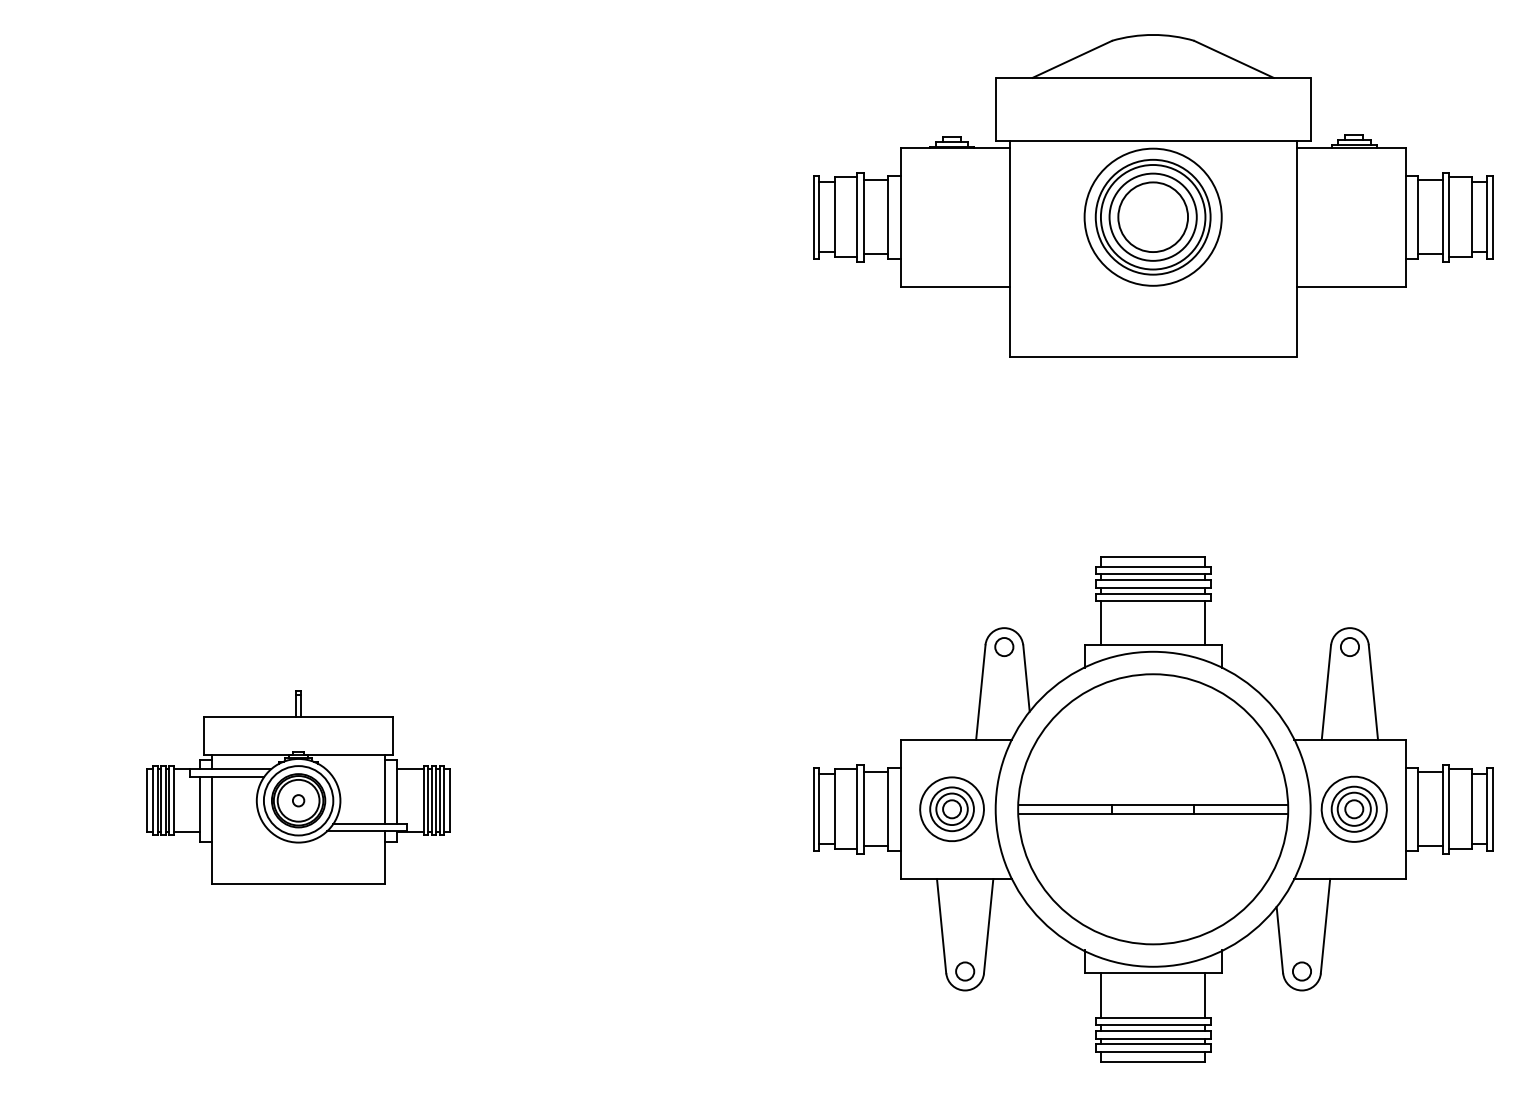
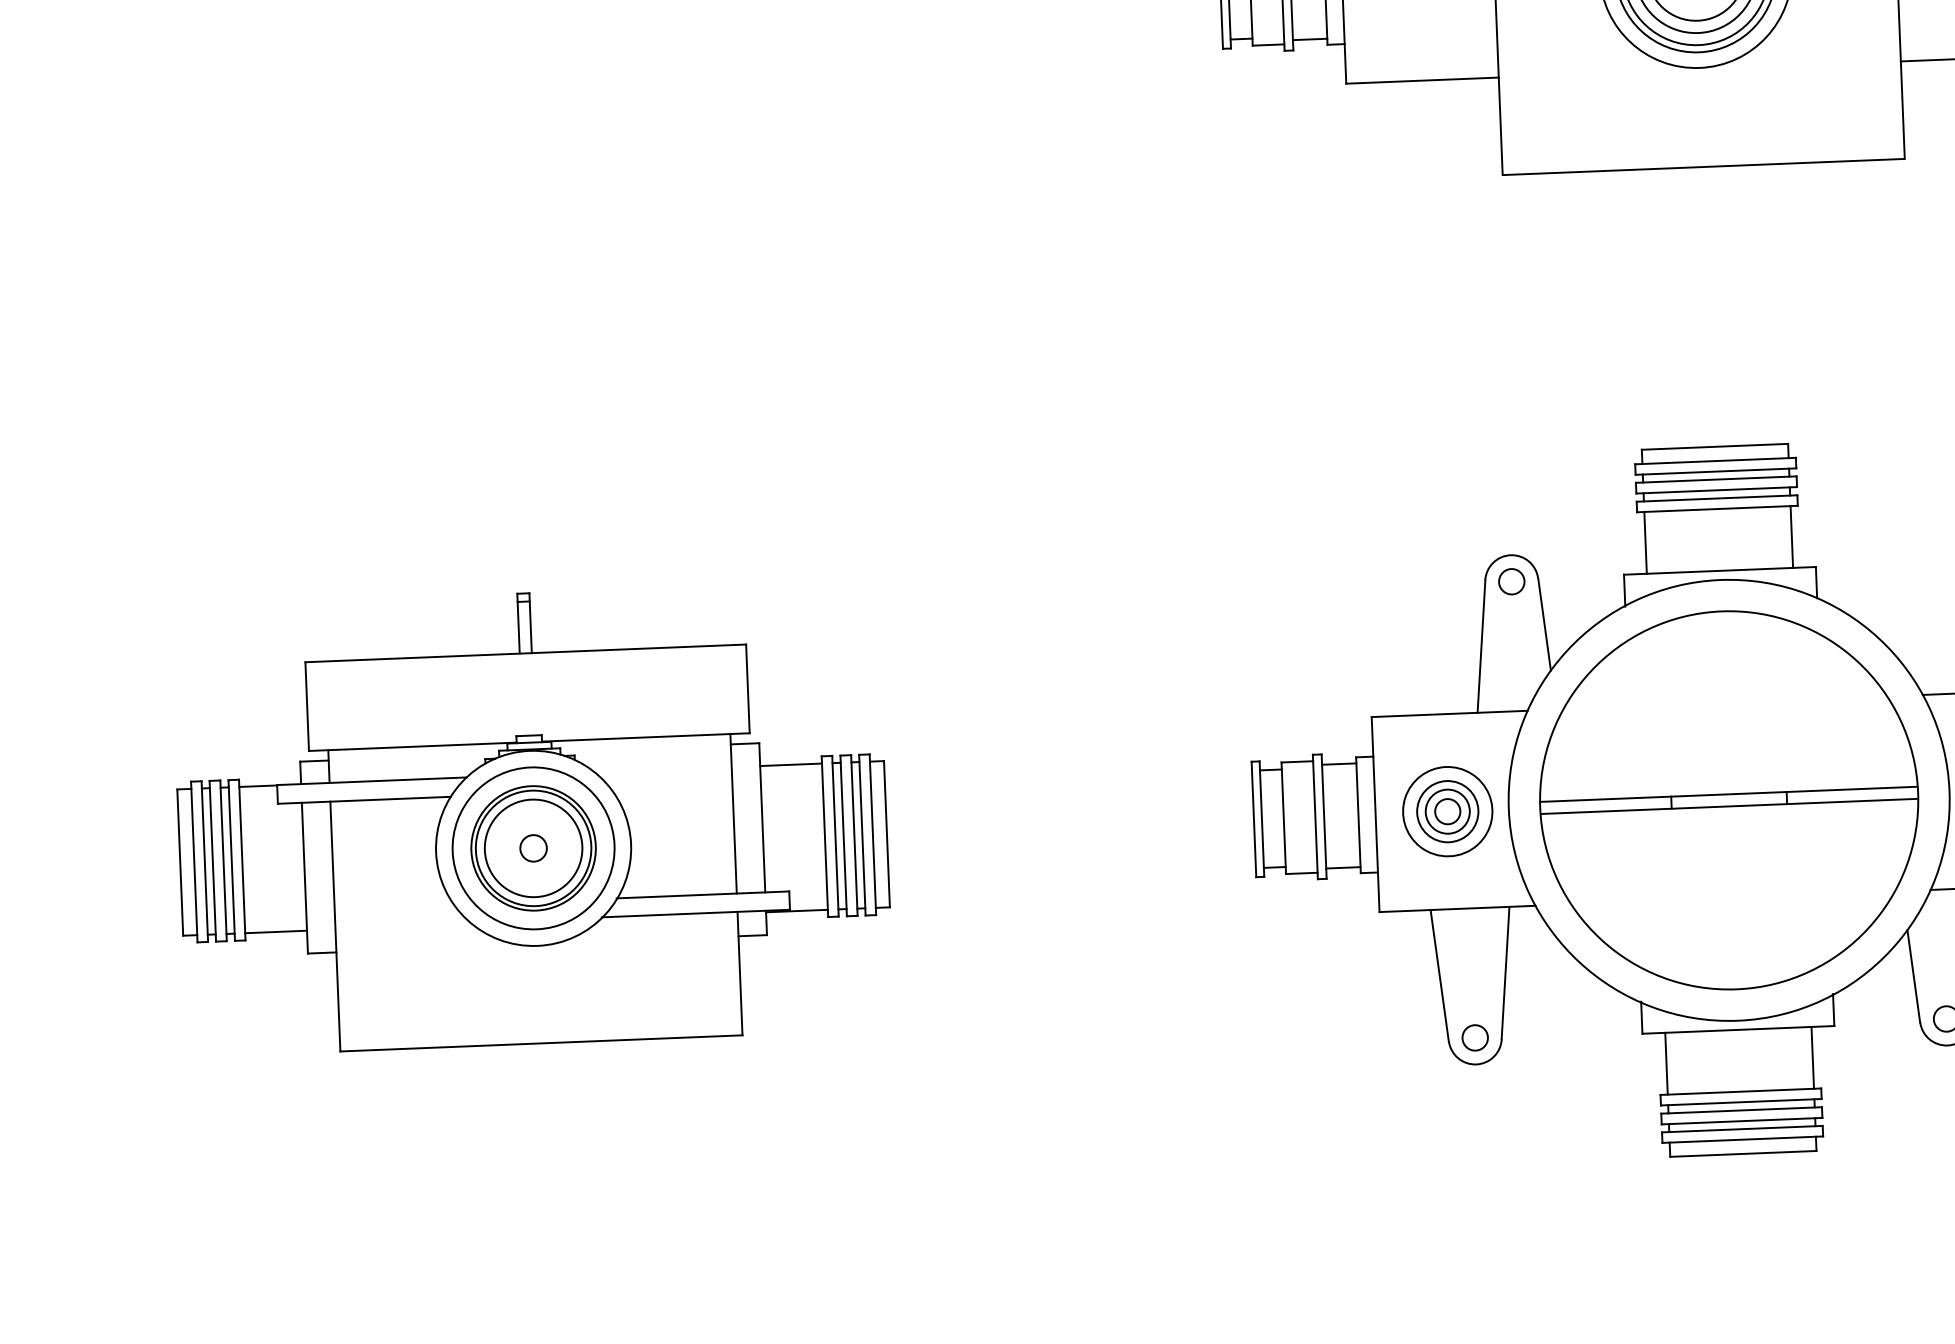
part: (298, 787) -> (532, 817), size x1.67

